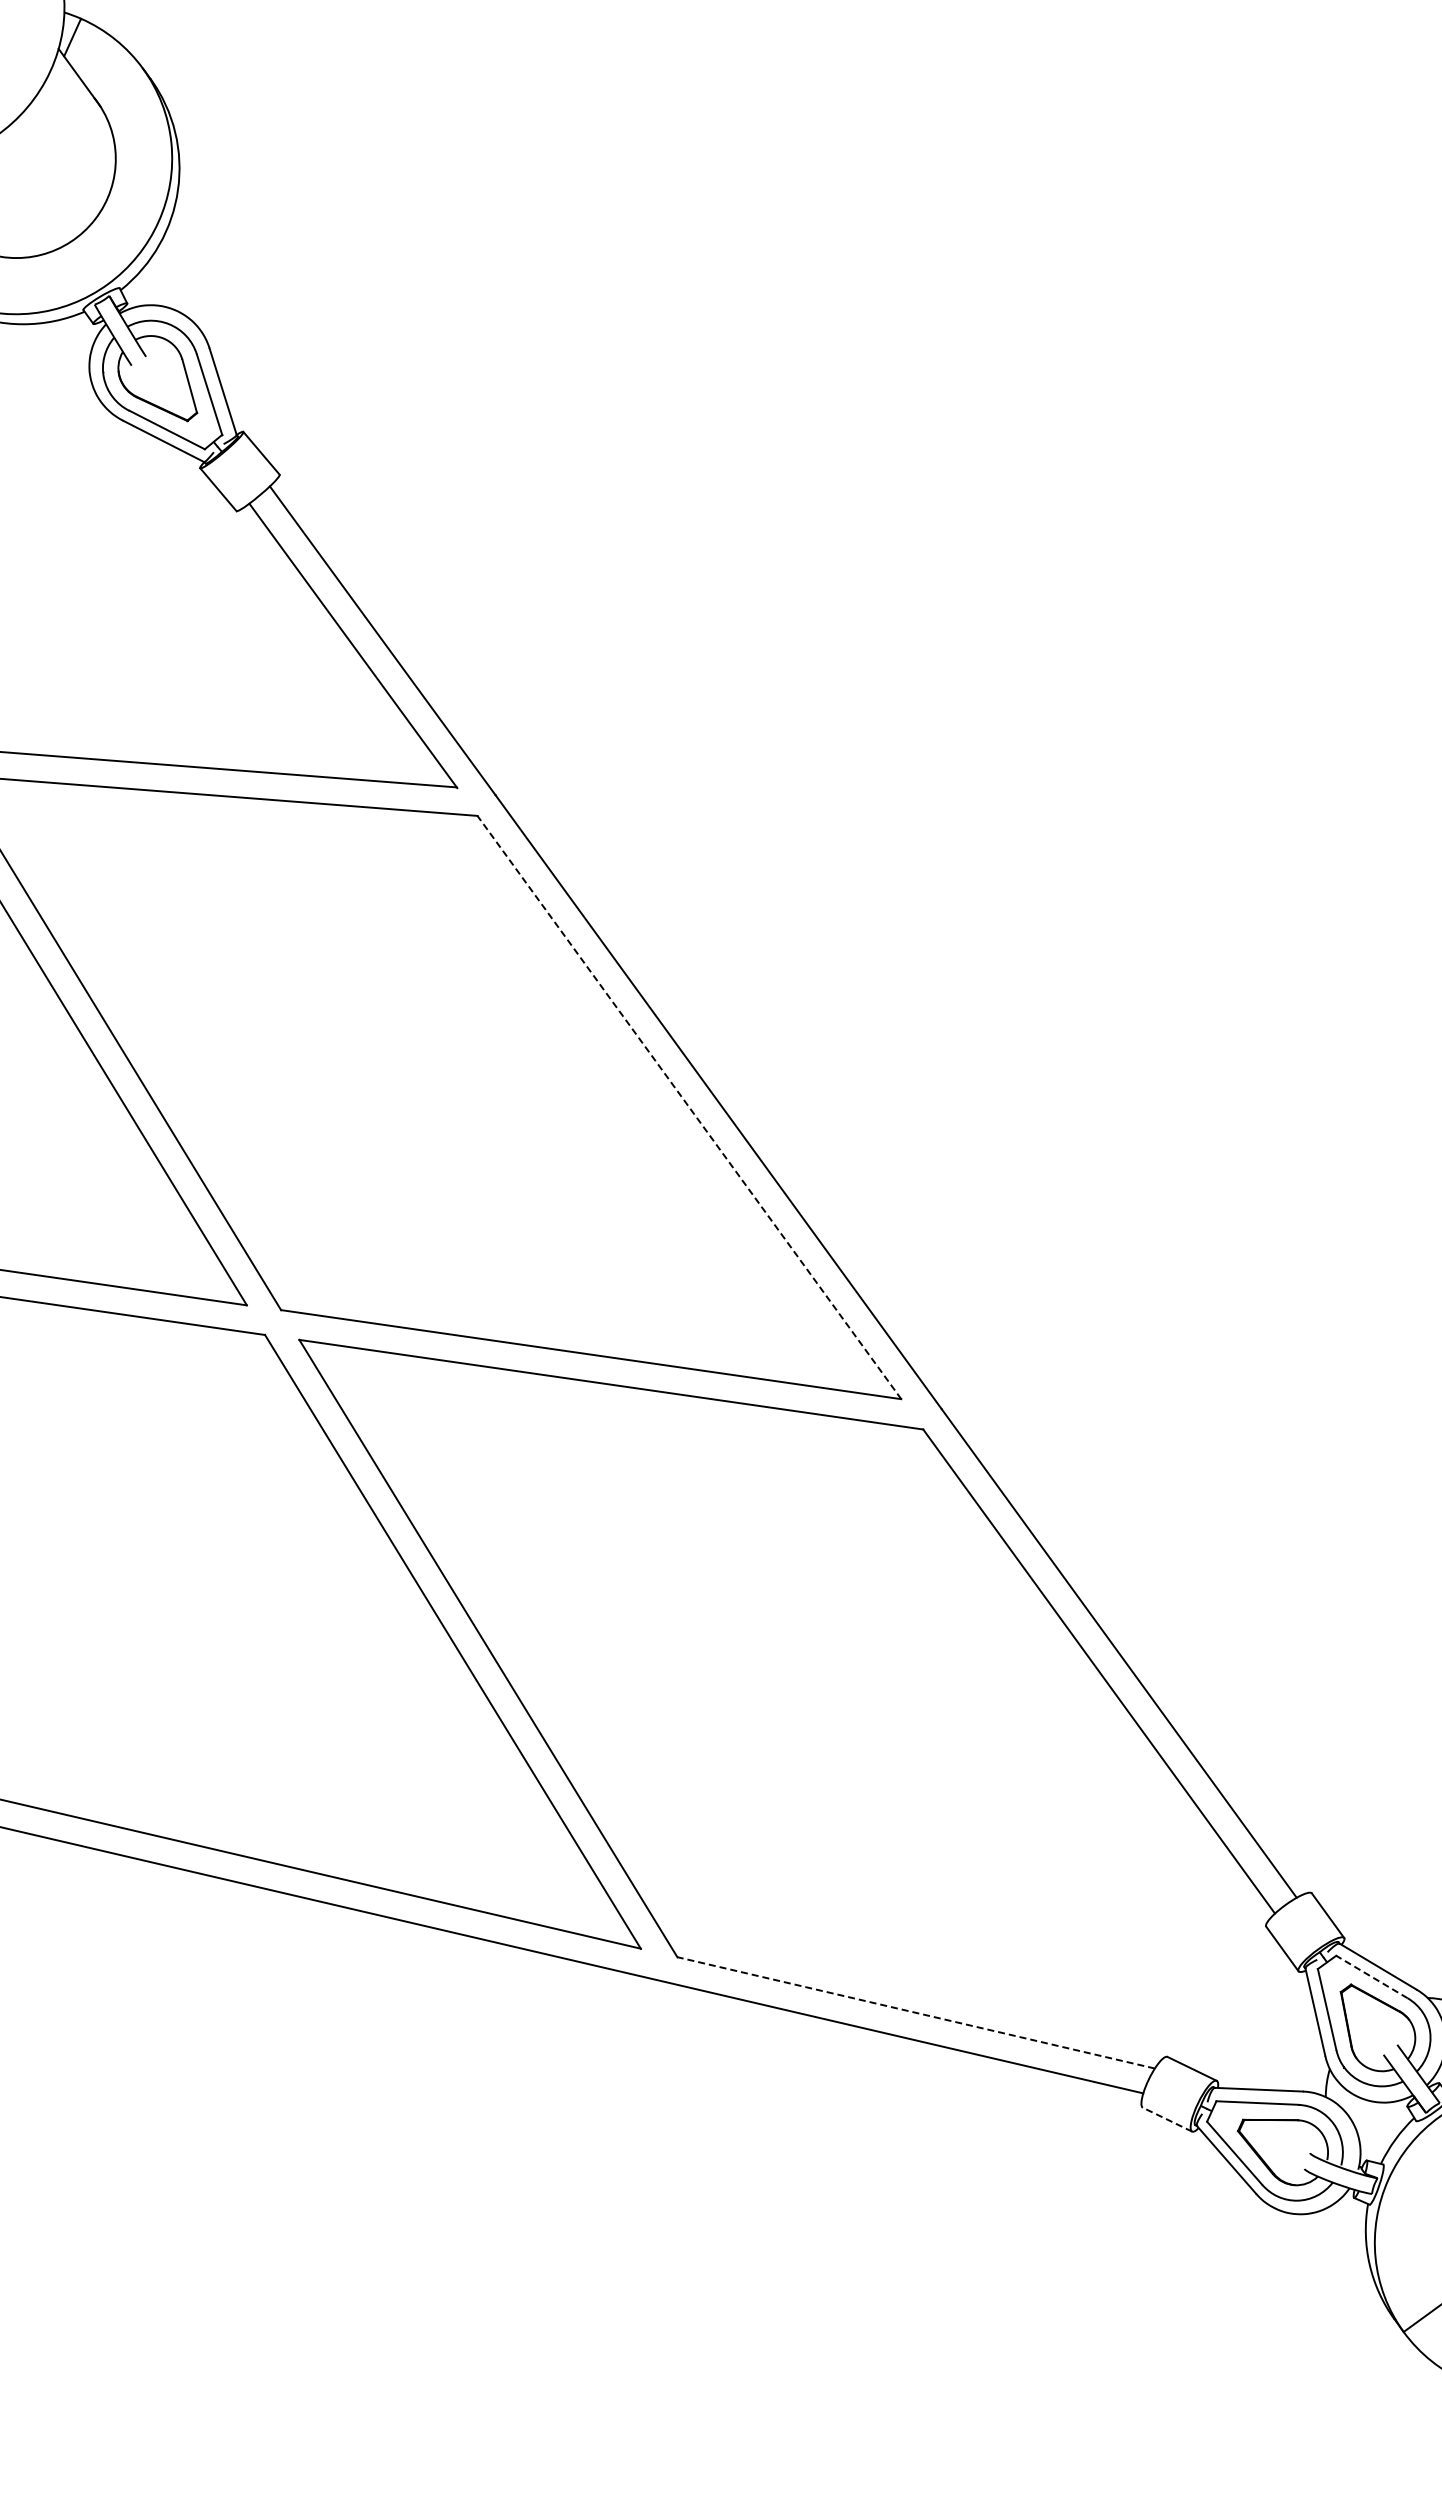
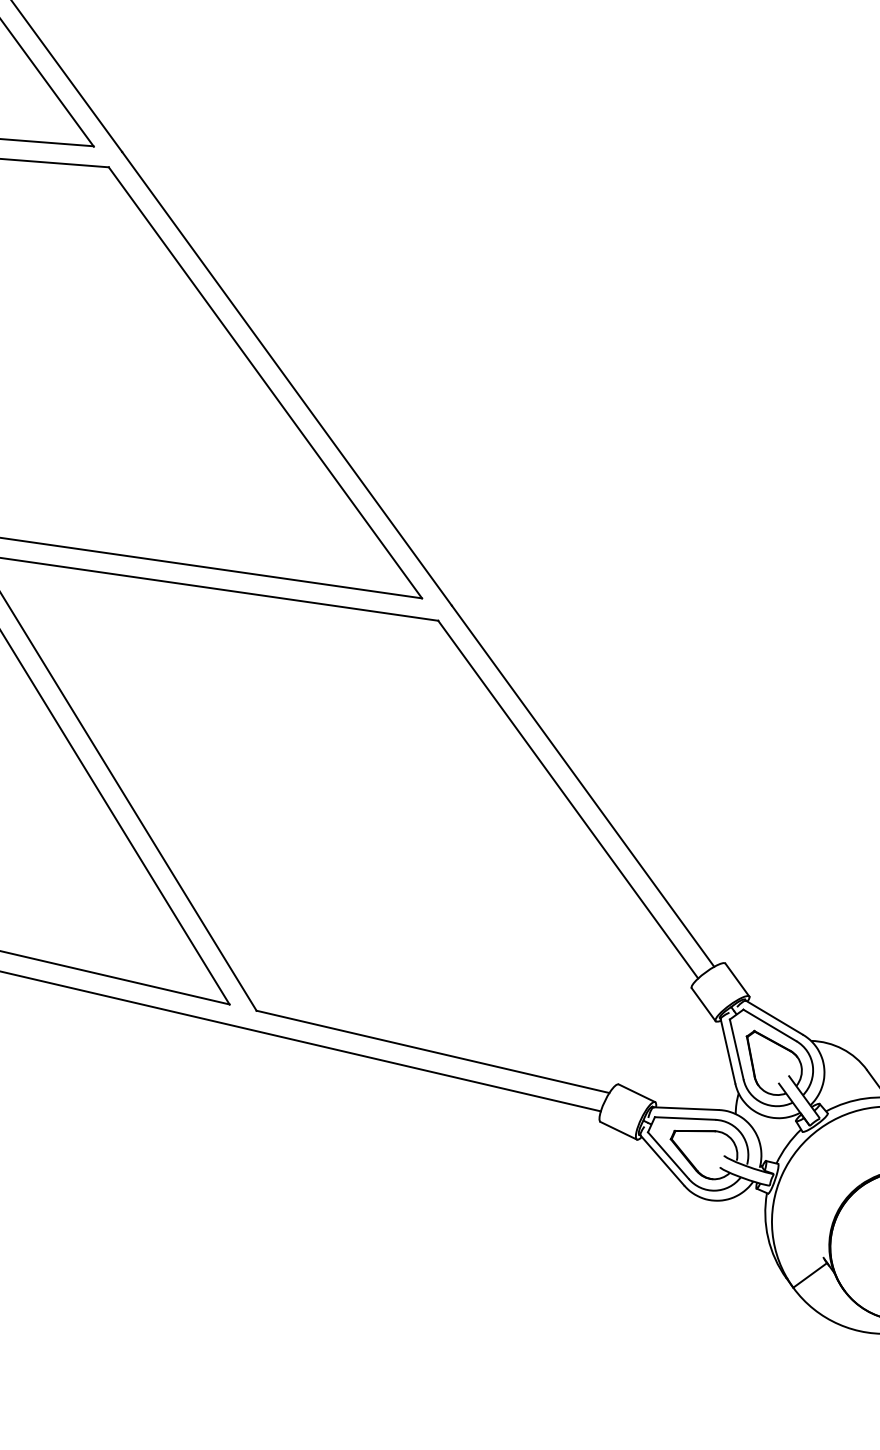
line: (689, 1107) -> (265, 382), dashed -> solid
line: (1371, 1977) -> (769, 1025), dashed -> solid
line: (915, 2012) -> (432, 1051), dashed -> solid
line: (1167, 2119) -> (618, 1130), dashed -> solid

